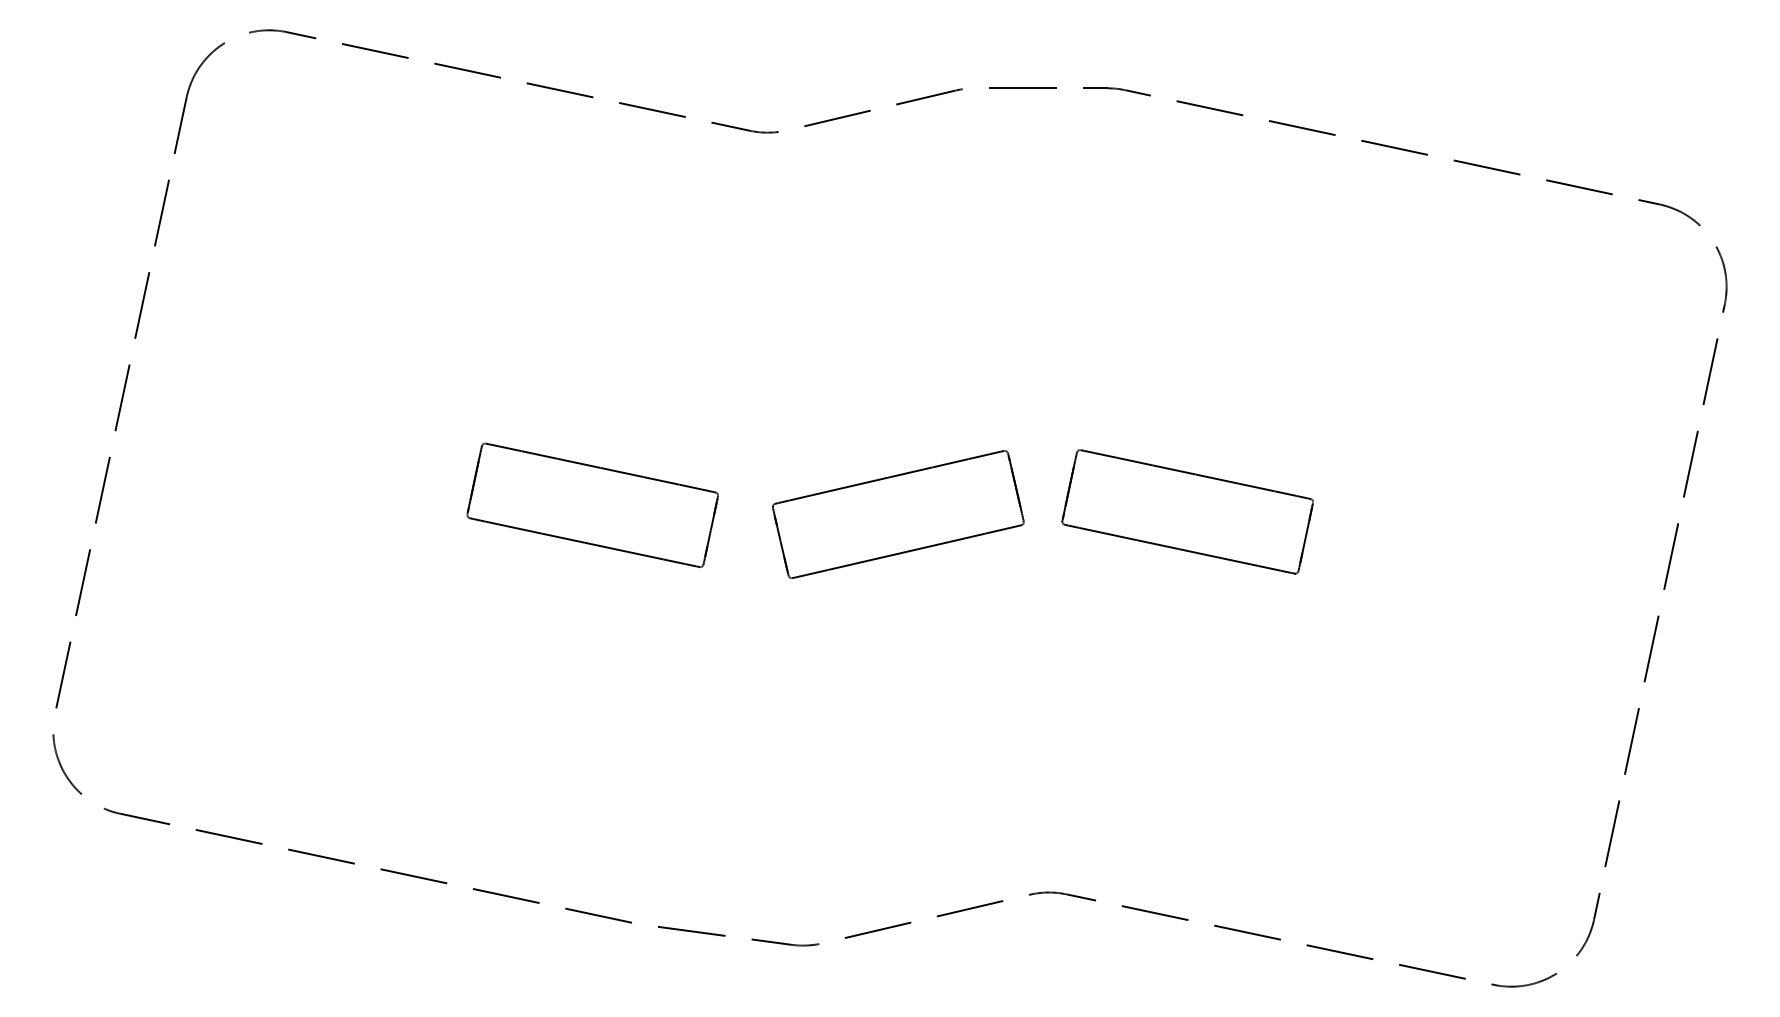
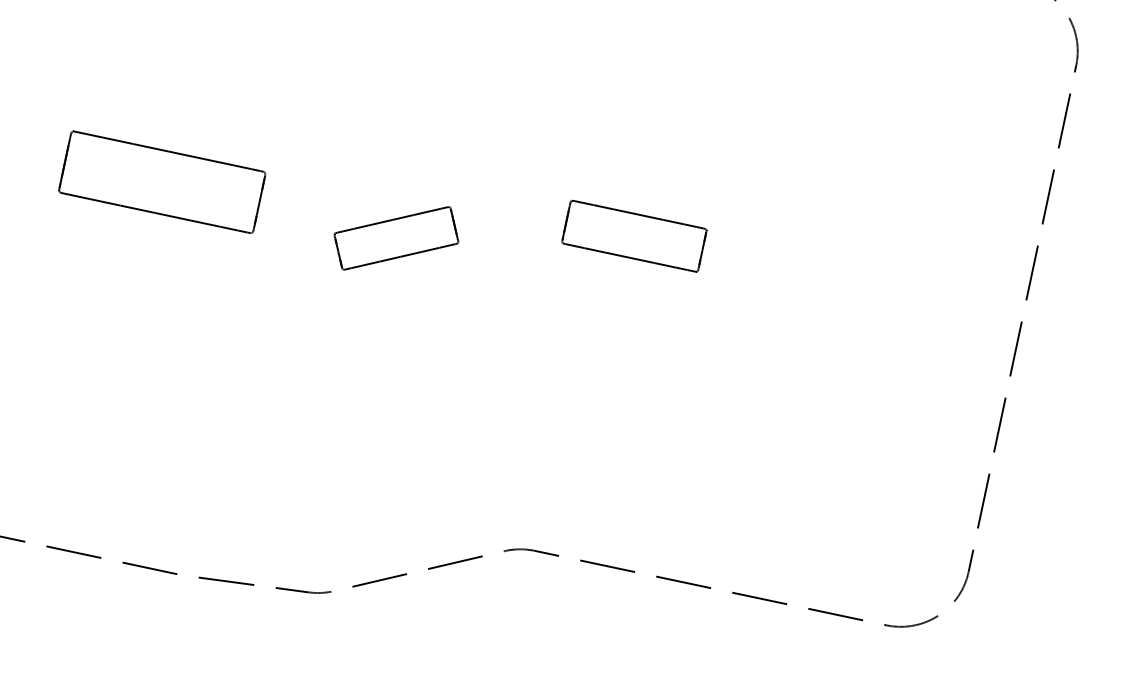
part: (592, 504) -> (162, 181), moved
part: (1187, 511) -> (634, 235), size x0.7
part: (898, 514) -> (396, 238), size x0.6

